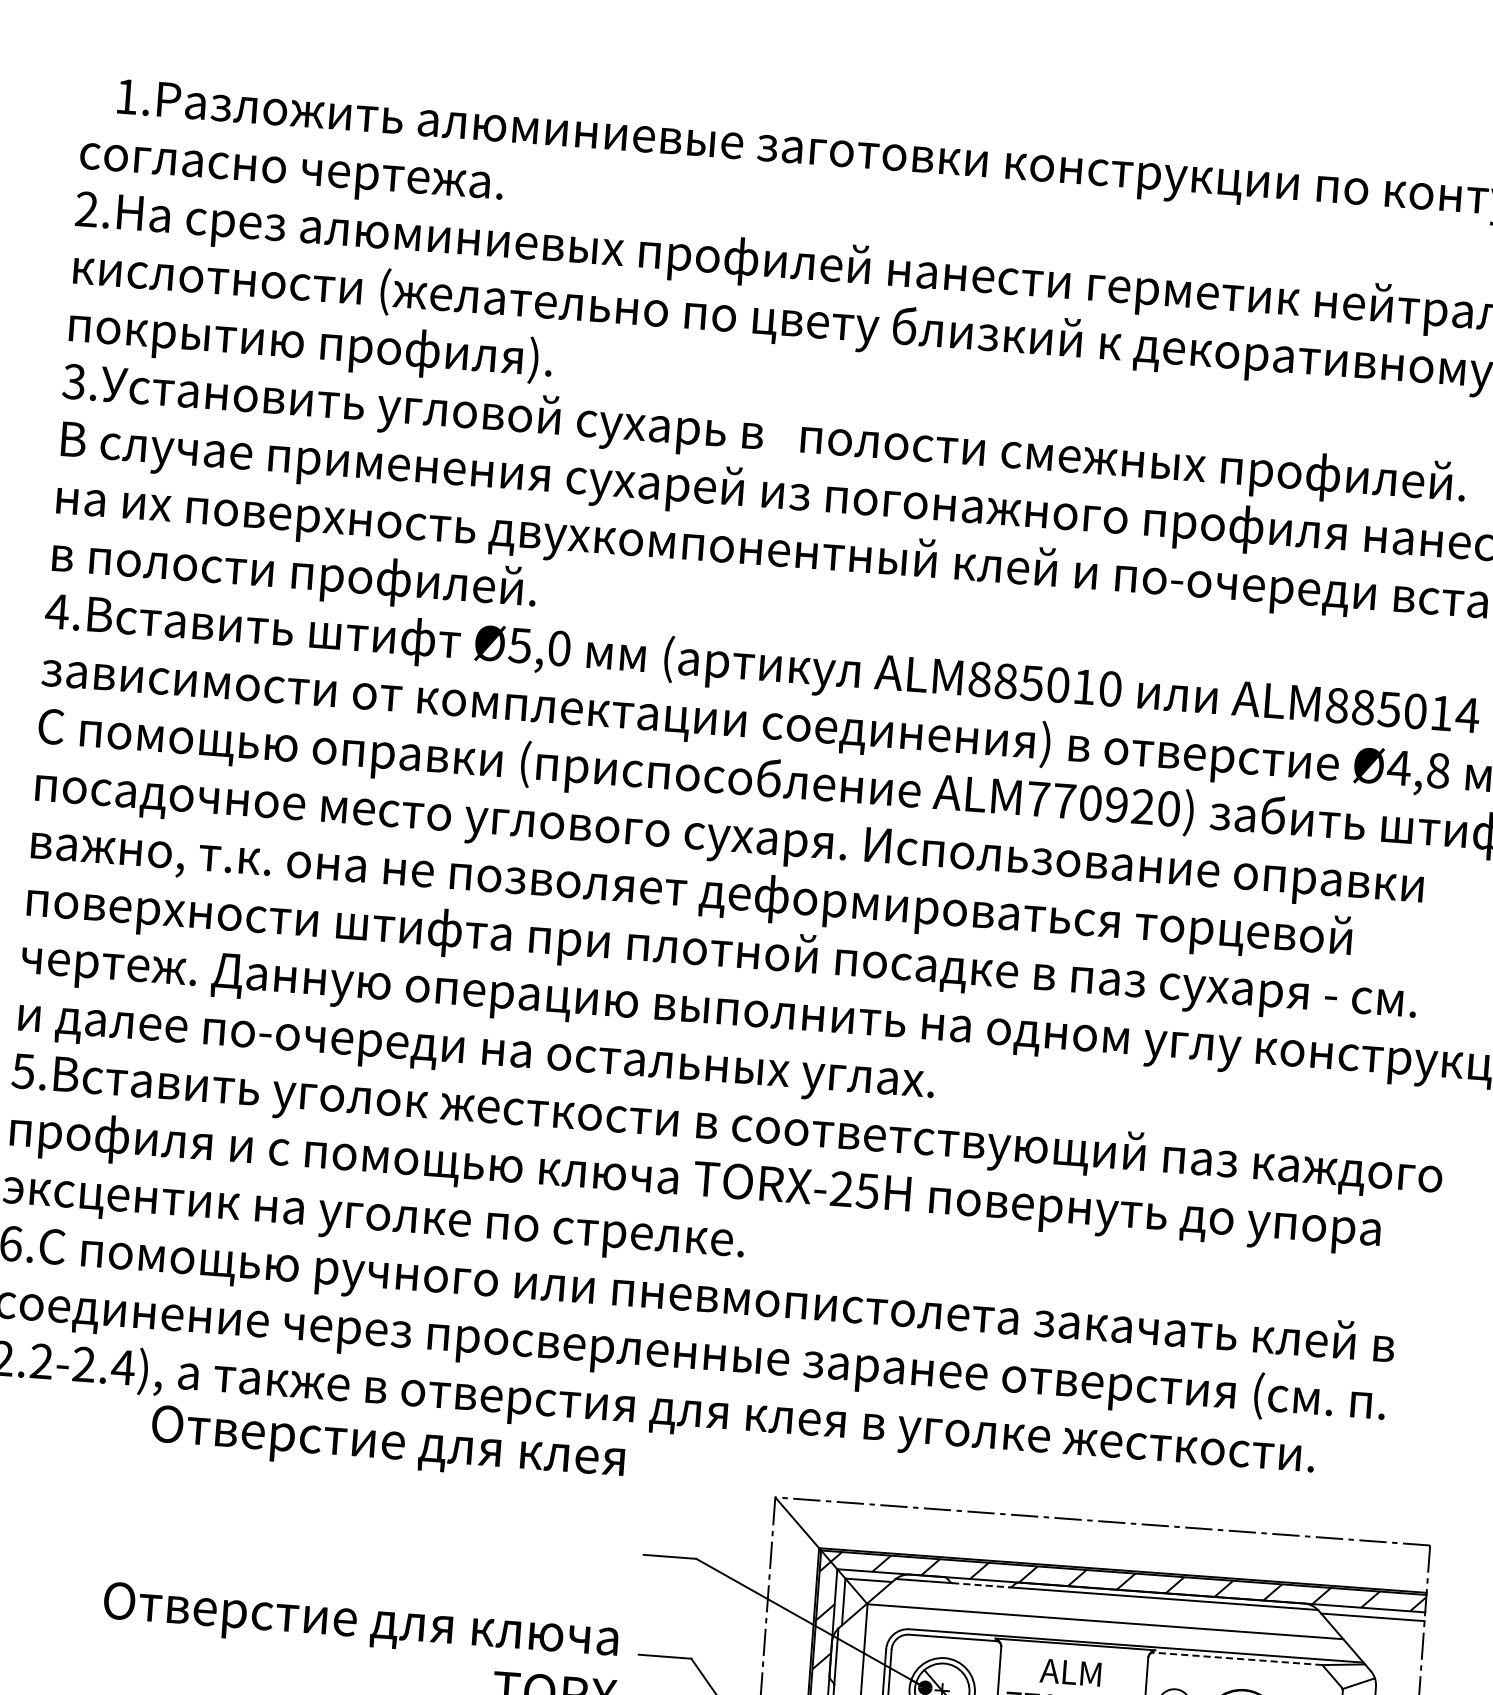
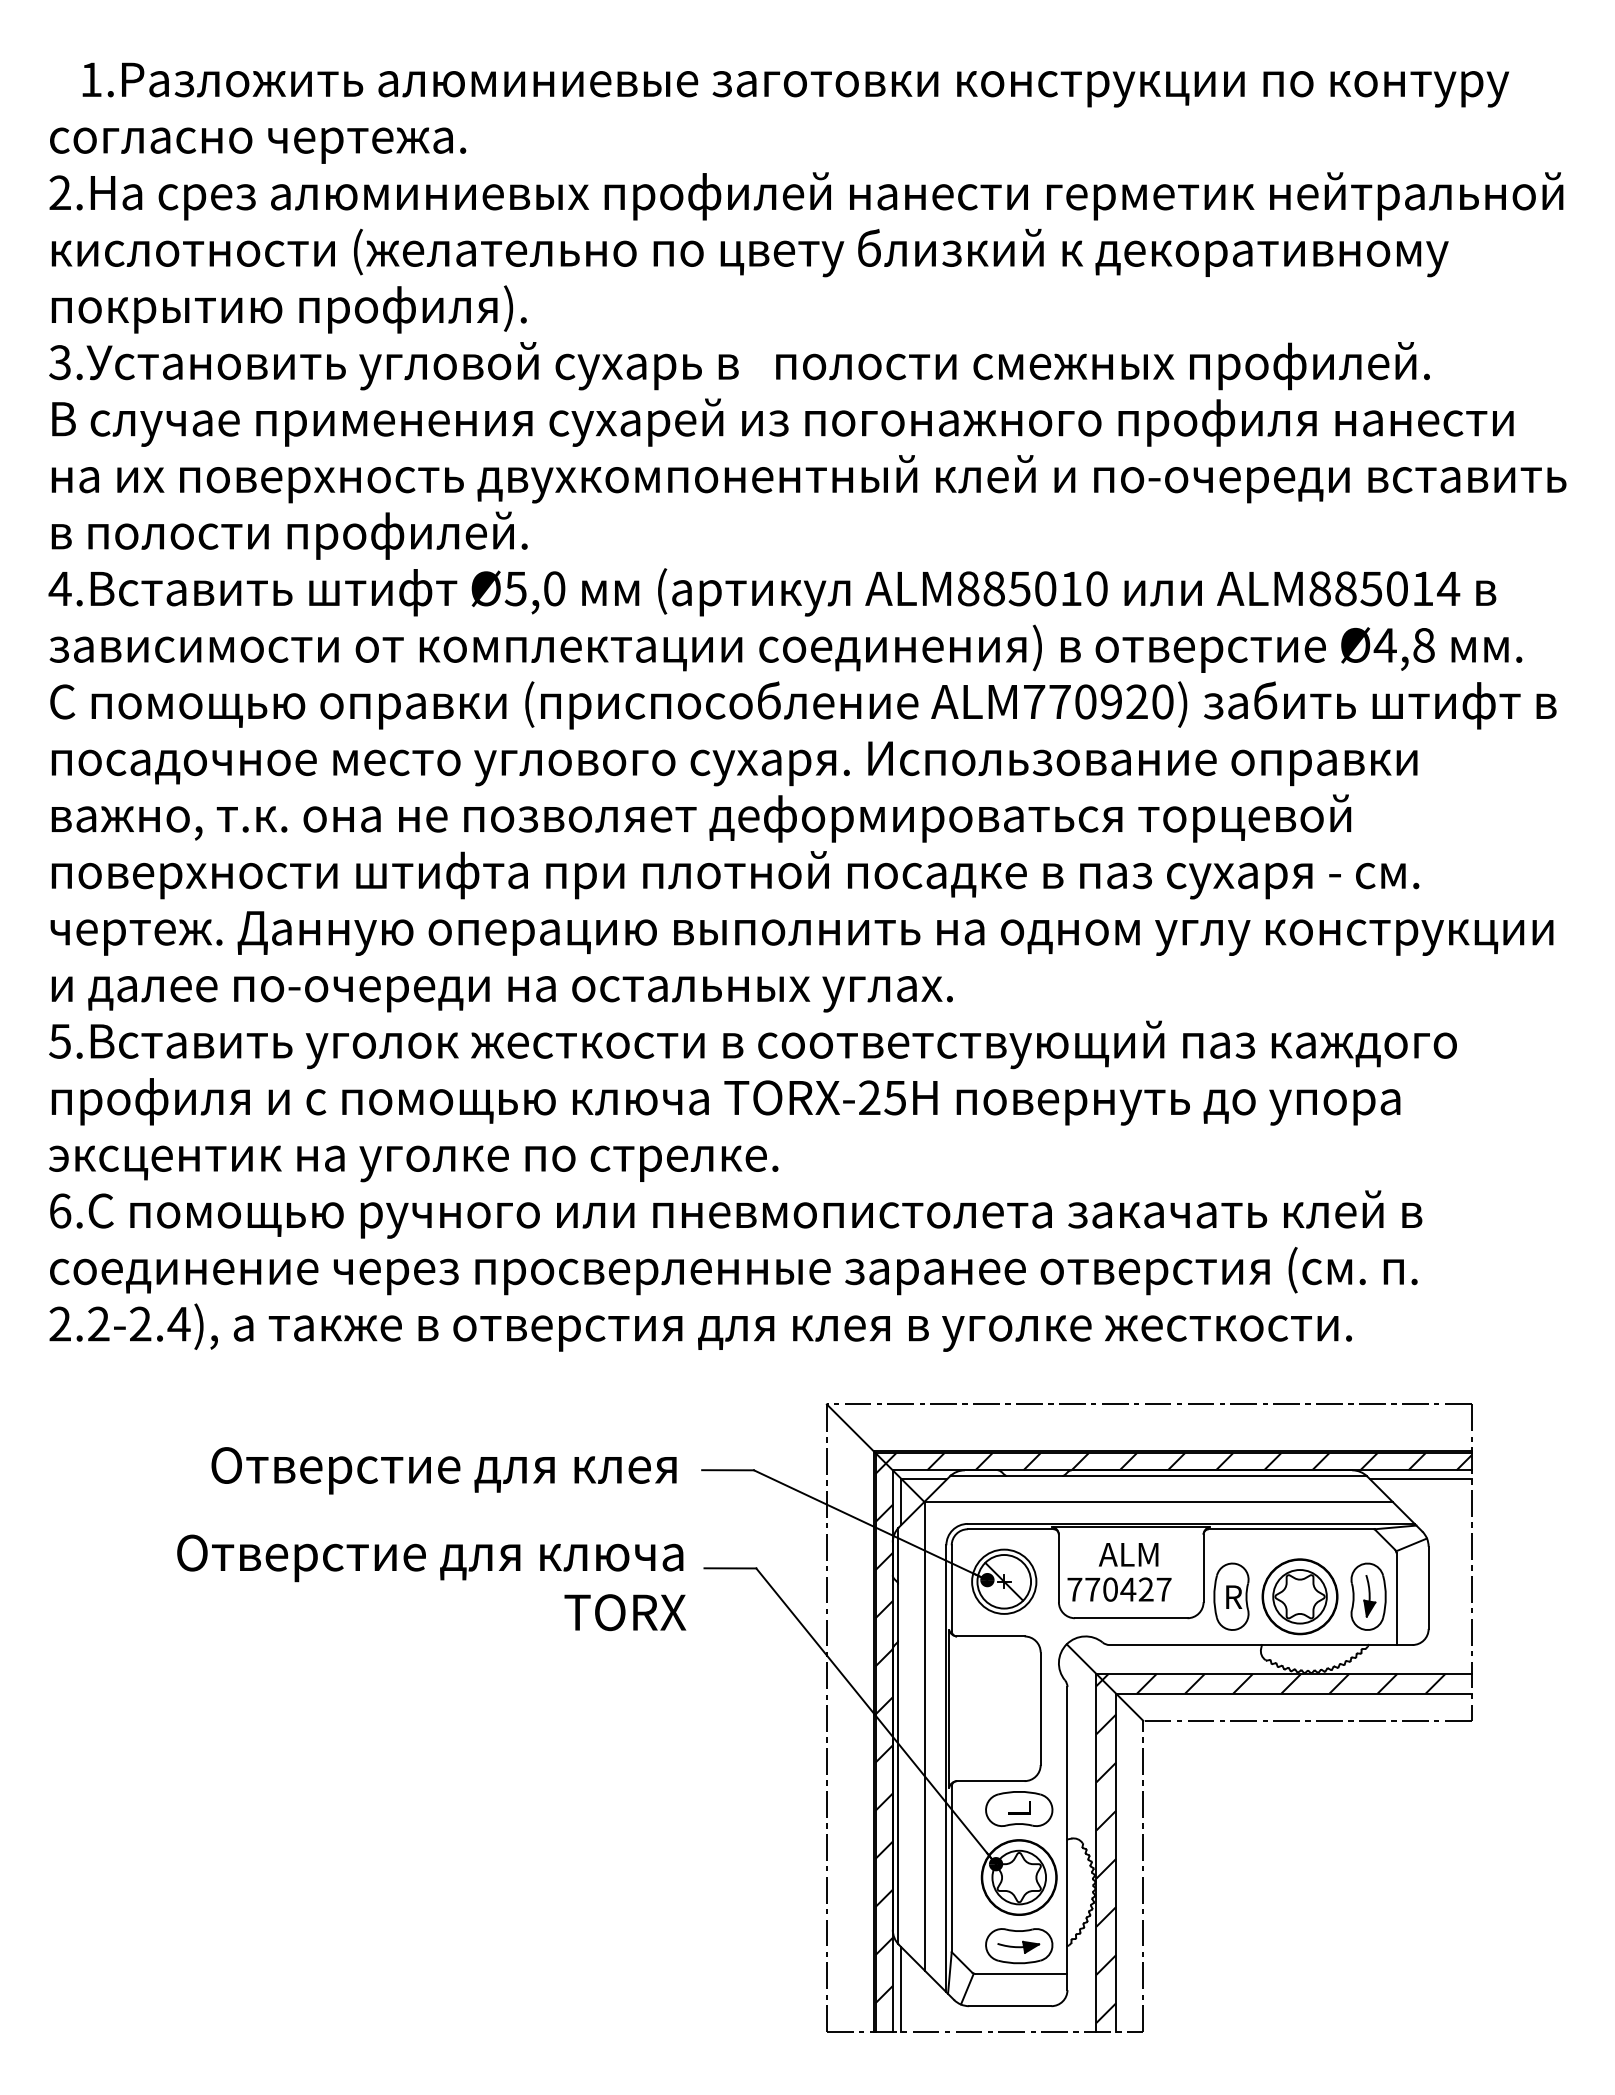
text: (387, 1445) -> (443, 1470), moved
line: (980, 1585) -> (1034, 1475), dashed -> solid
line: (1237, 1659) -> (1291, 1529), dashed -> solid

